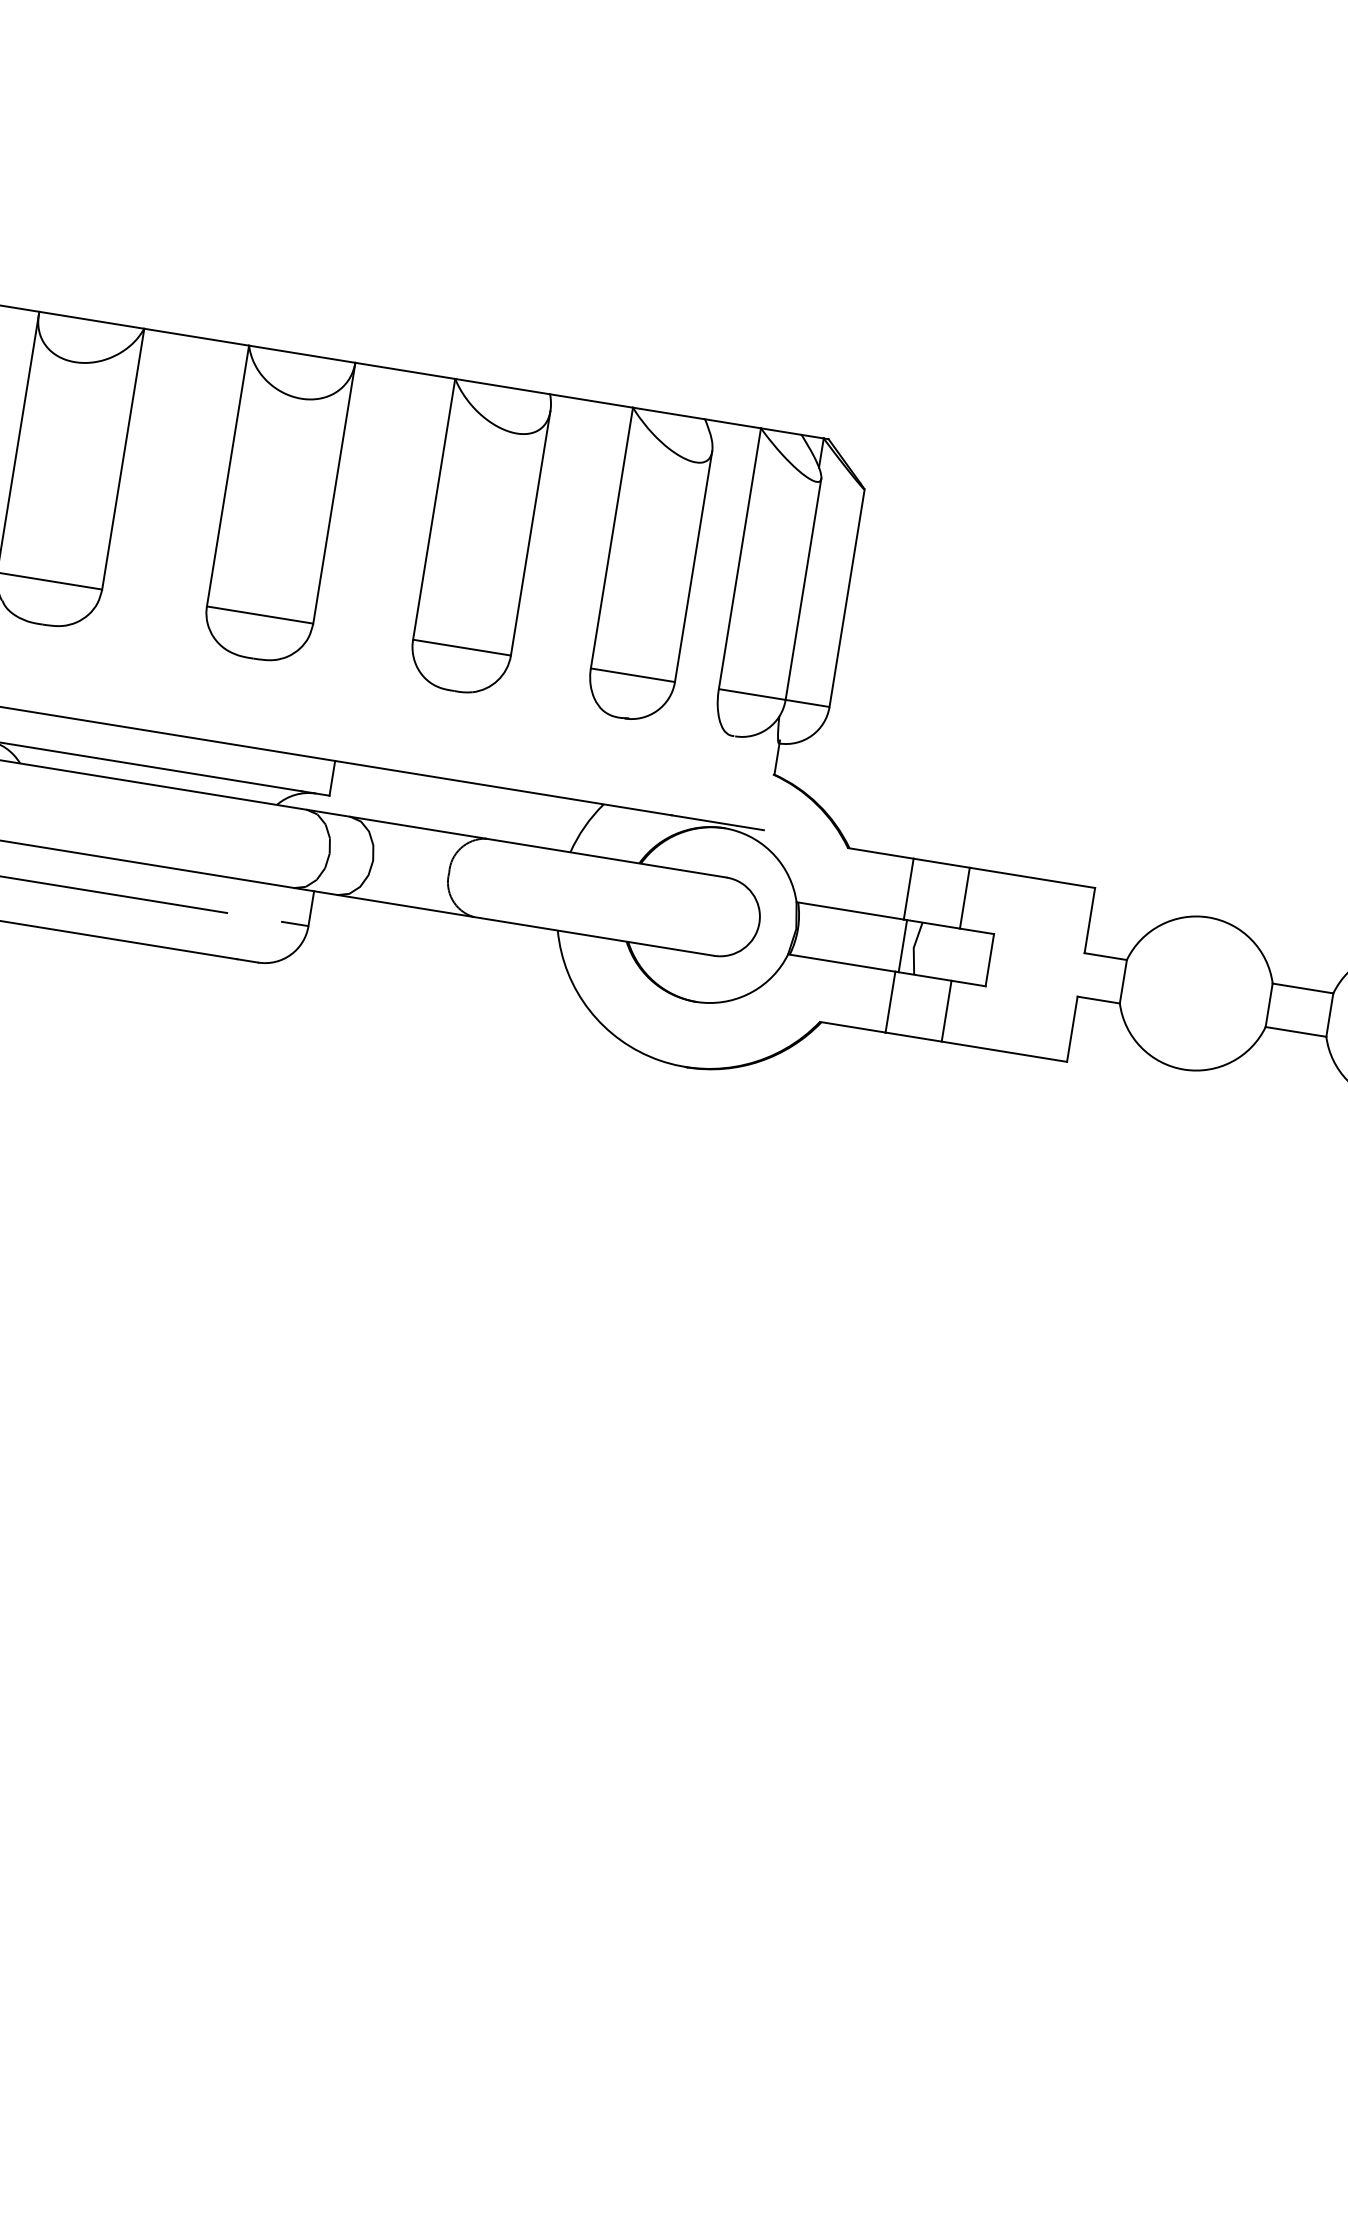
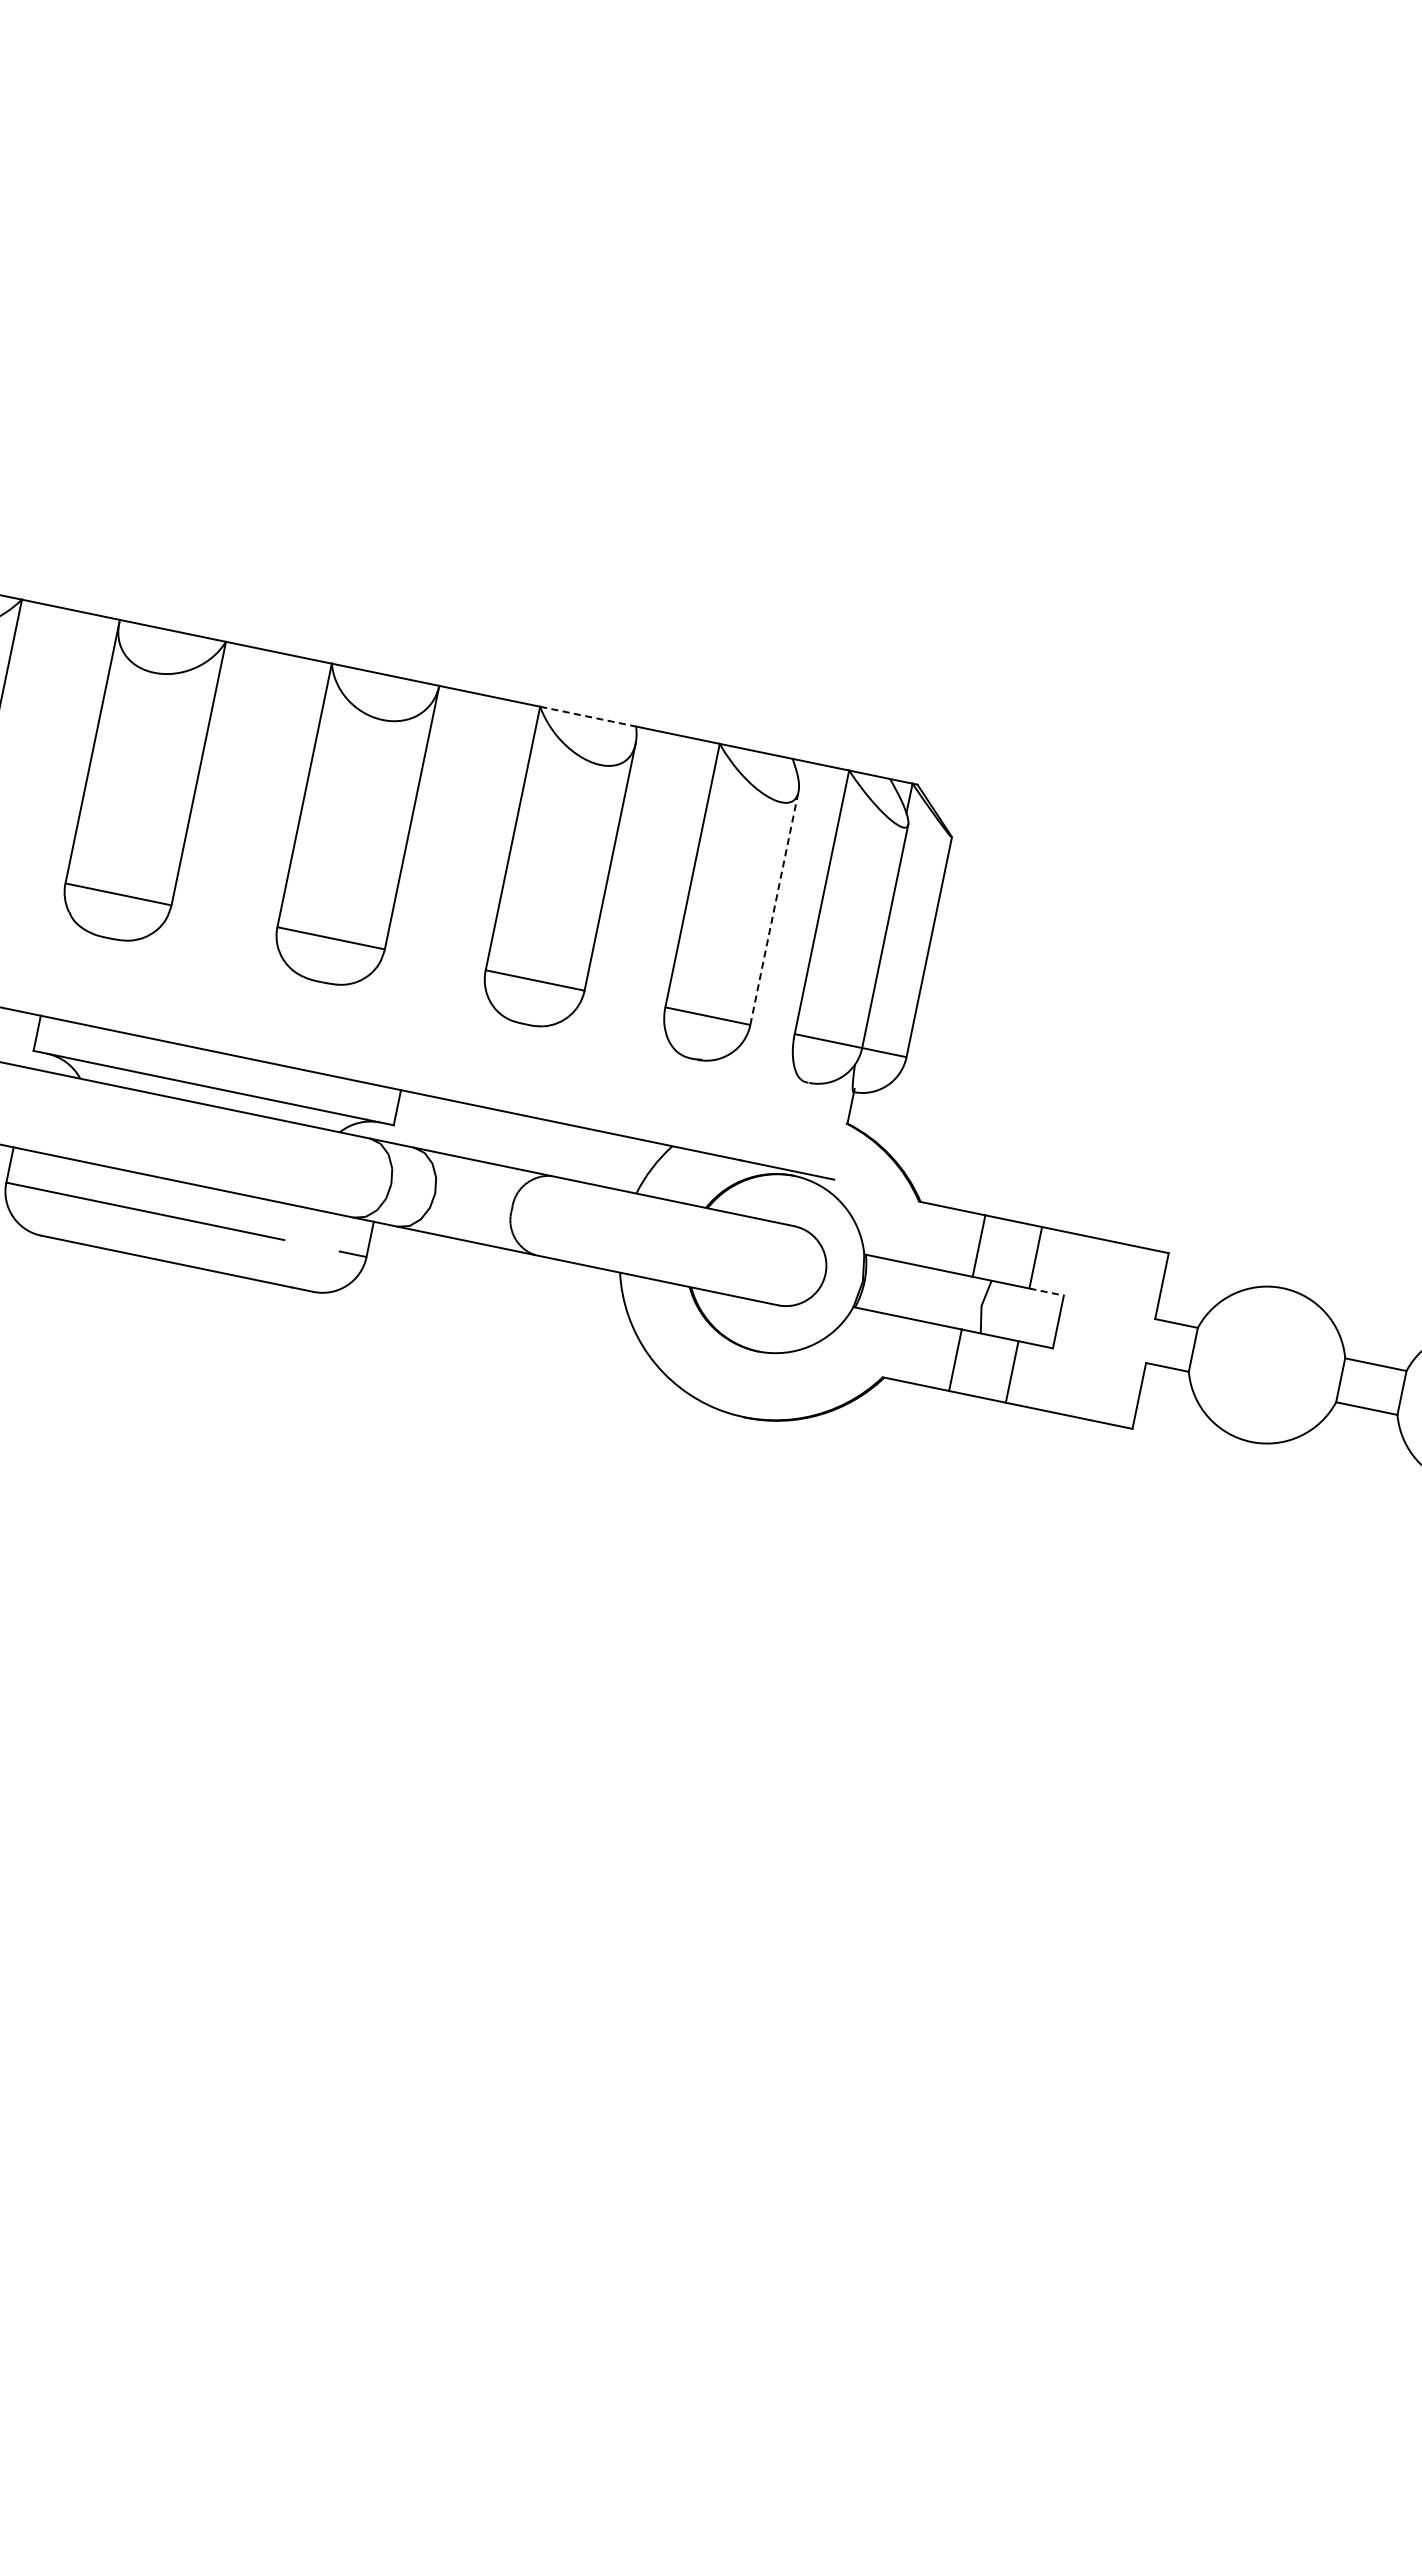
line: (503, 386) -> (588, 716), solid -> dashed
line: (693, 566) -> (774, 908), solid -> dashed
line: (976, 931) -> (1046, 1292), solid -> dashed
line: (902, 945) -> (970, 1303), removed

